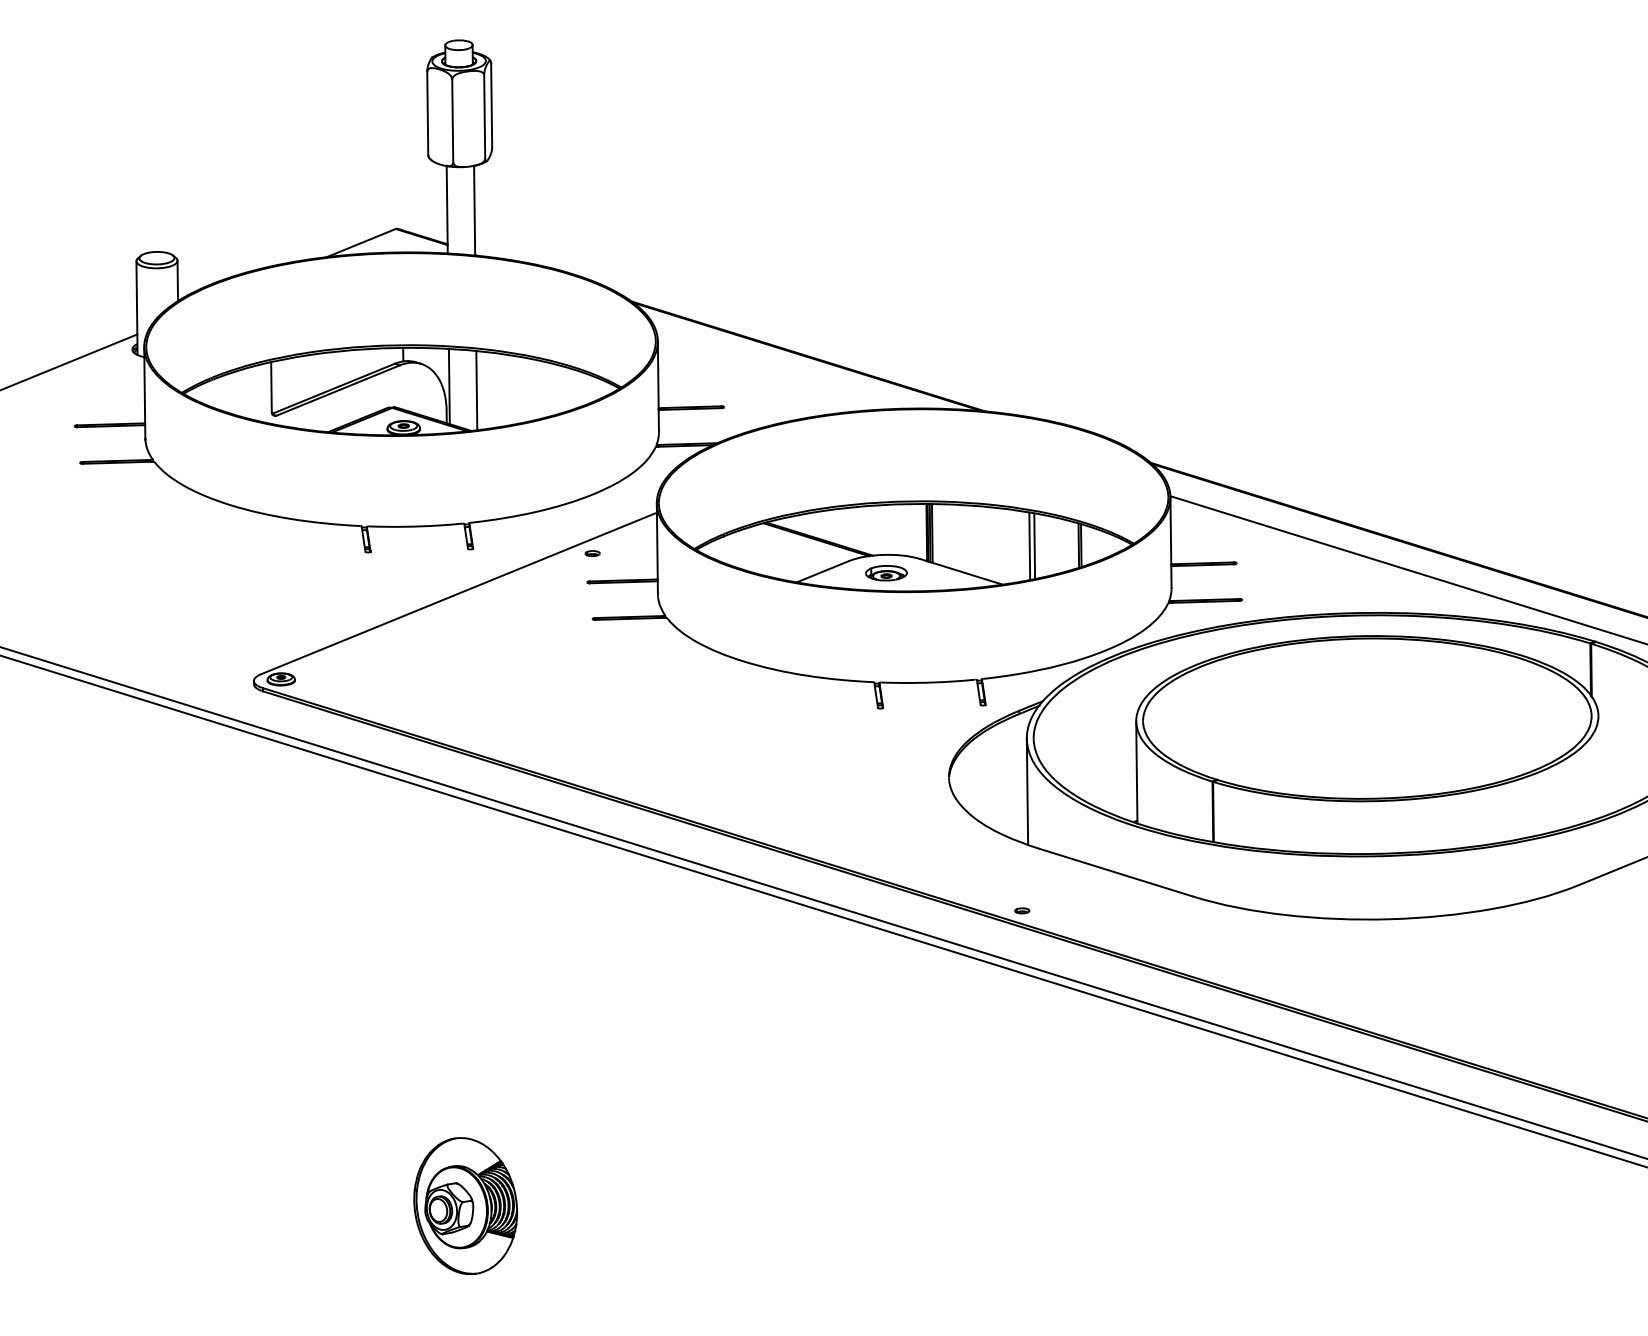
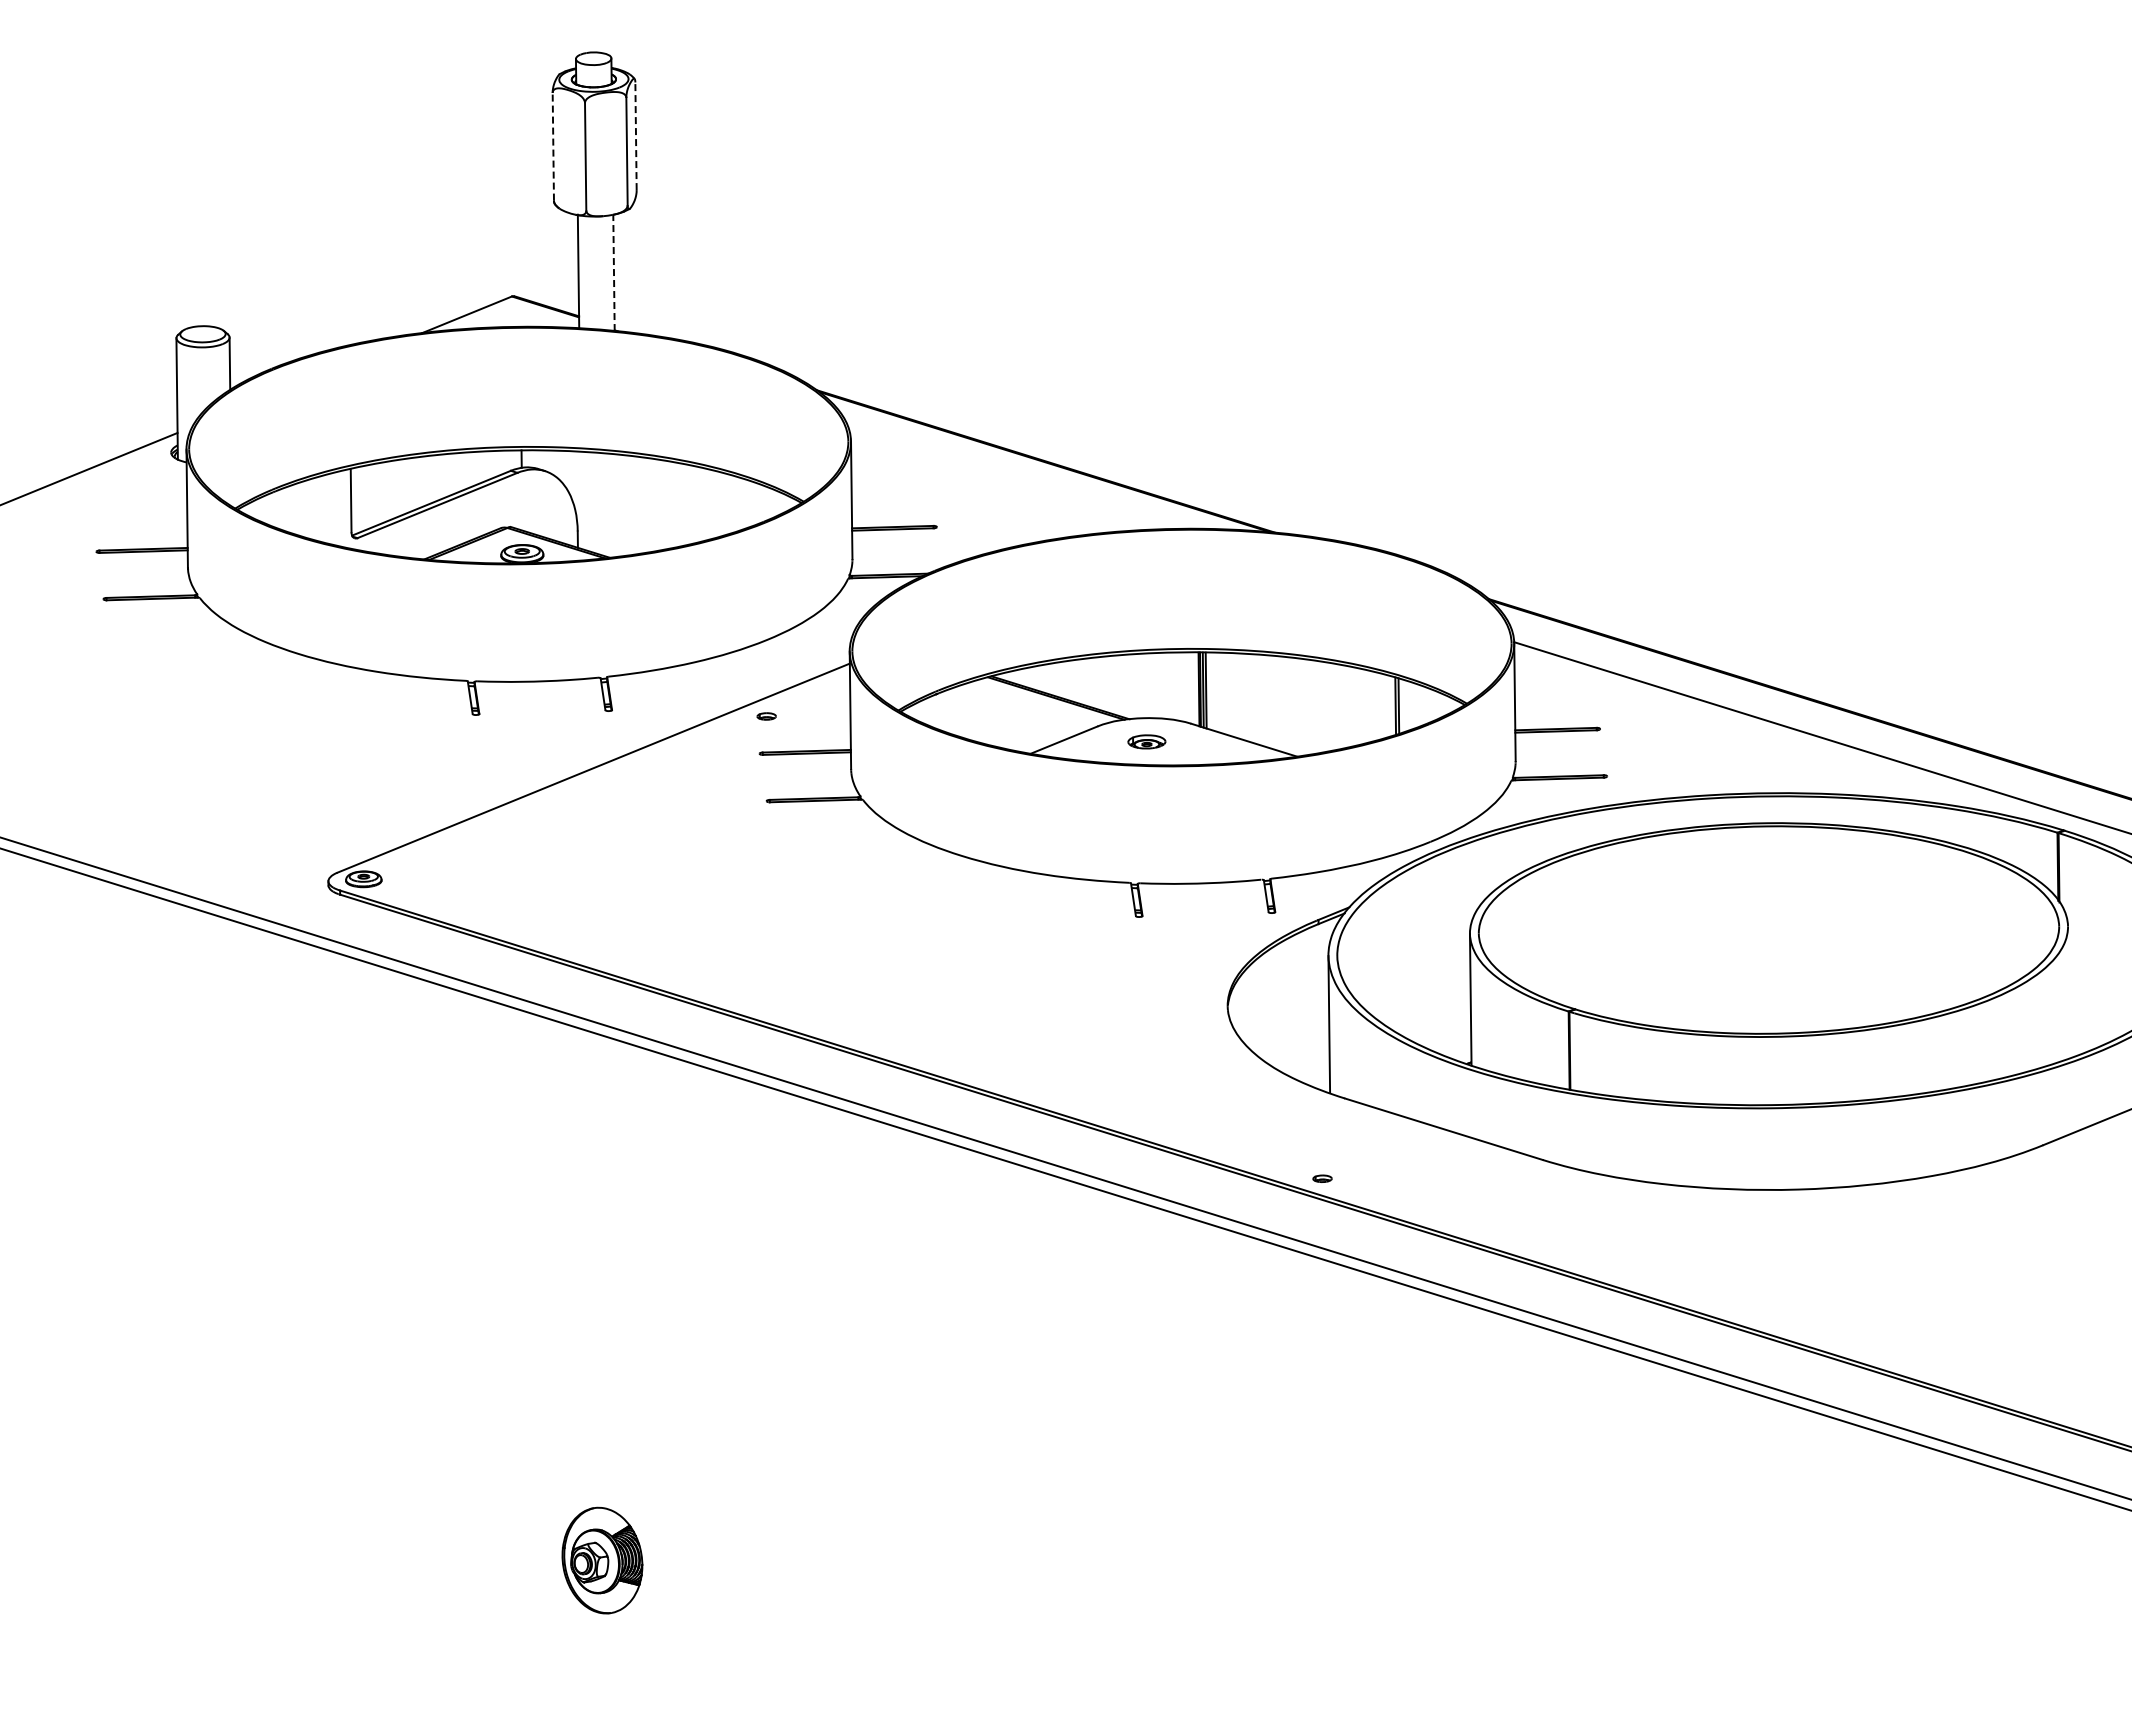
line: (492, 105) -> (636, 136), solid -> dashed
line: (427, 113) -> (553, 146), solid -> dashed
line: (474, 210) -> (613, 272), solid -> dashed
line: (448, 386) -> (580, 500), removed
line: (476, 390) -> (616, 505), removed
line: (1029, 545) -> (1331, 706), removed
line: (1034, 545) -> (1338, 706), removed
part: (886, 572) -> (1146, 741), size x0.7
part: (465, 1205) -> (602, 1560), size x0.6

